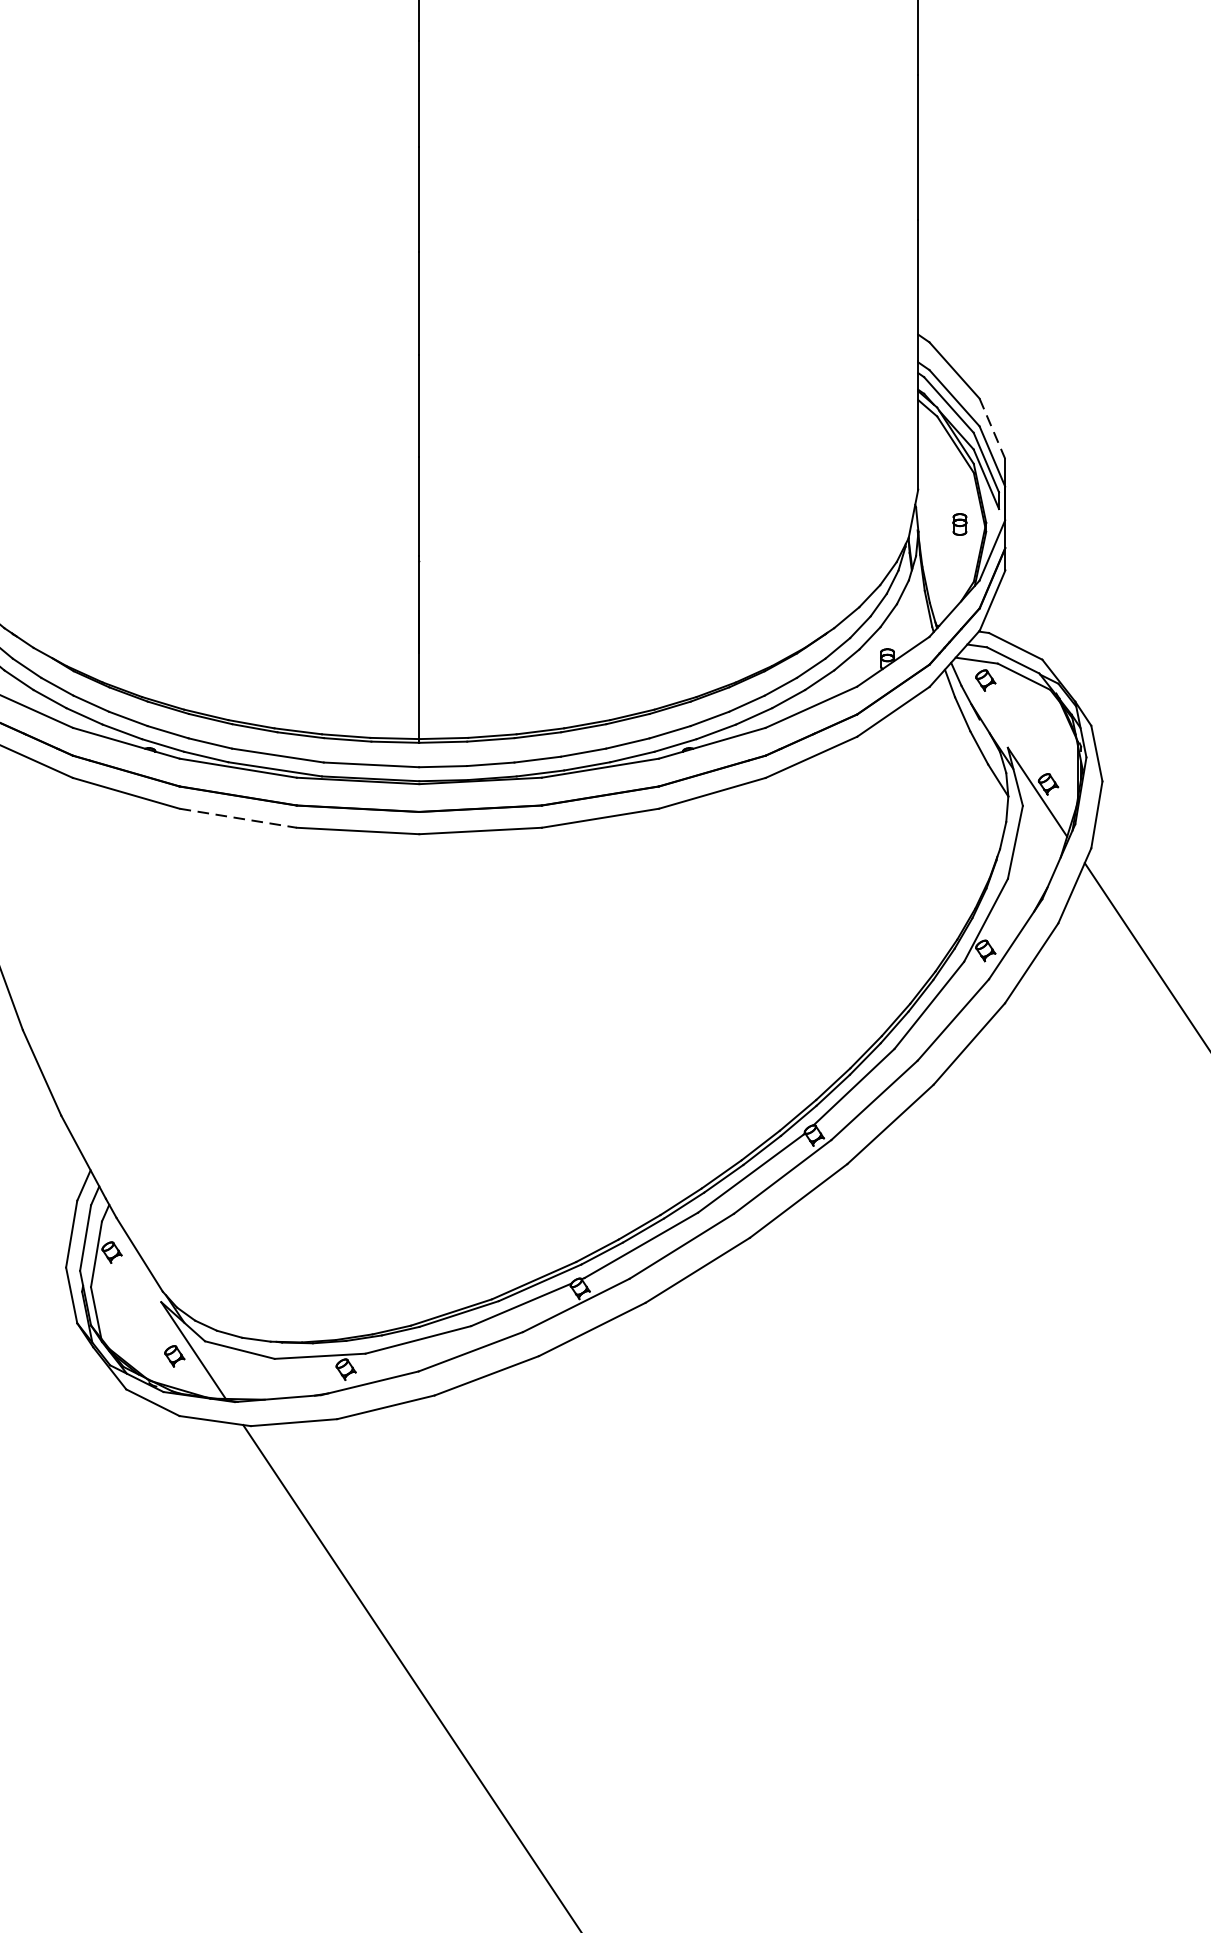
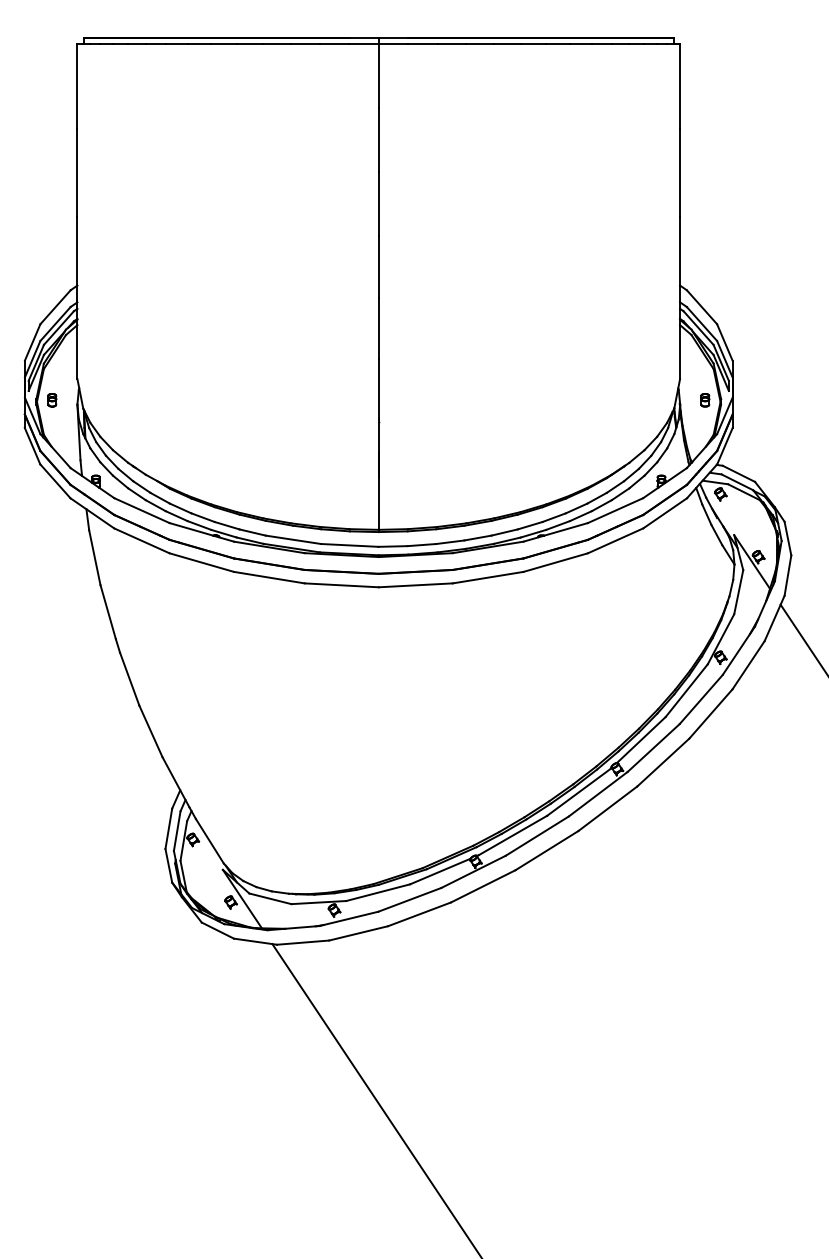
line: (991, 428) -> (724, 342), dashed -> solid
line: (238, 817) -> (269, 577), dashed -> solid

